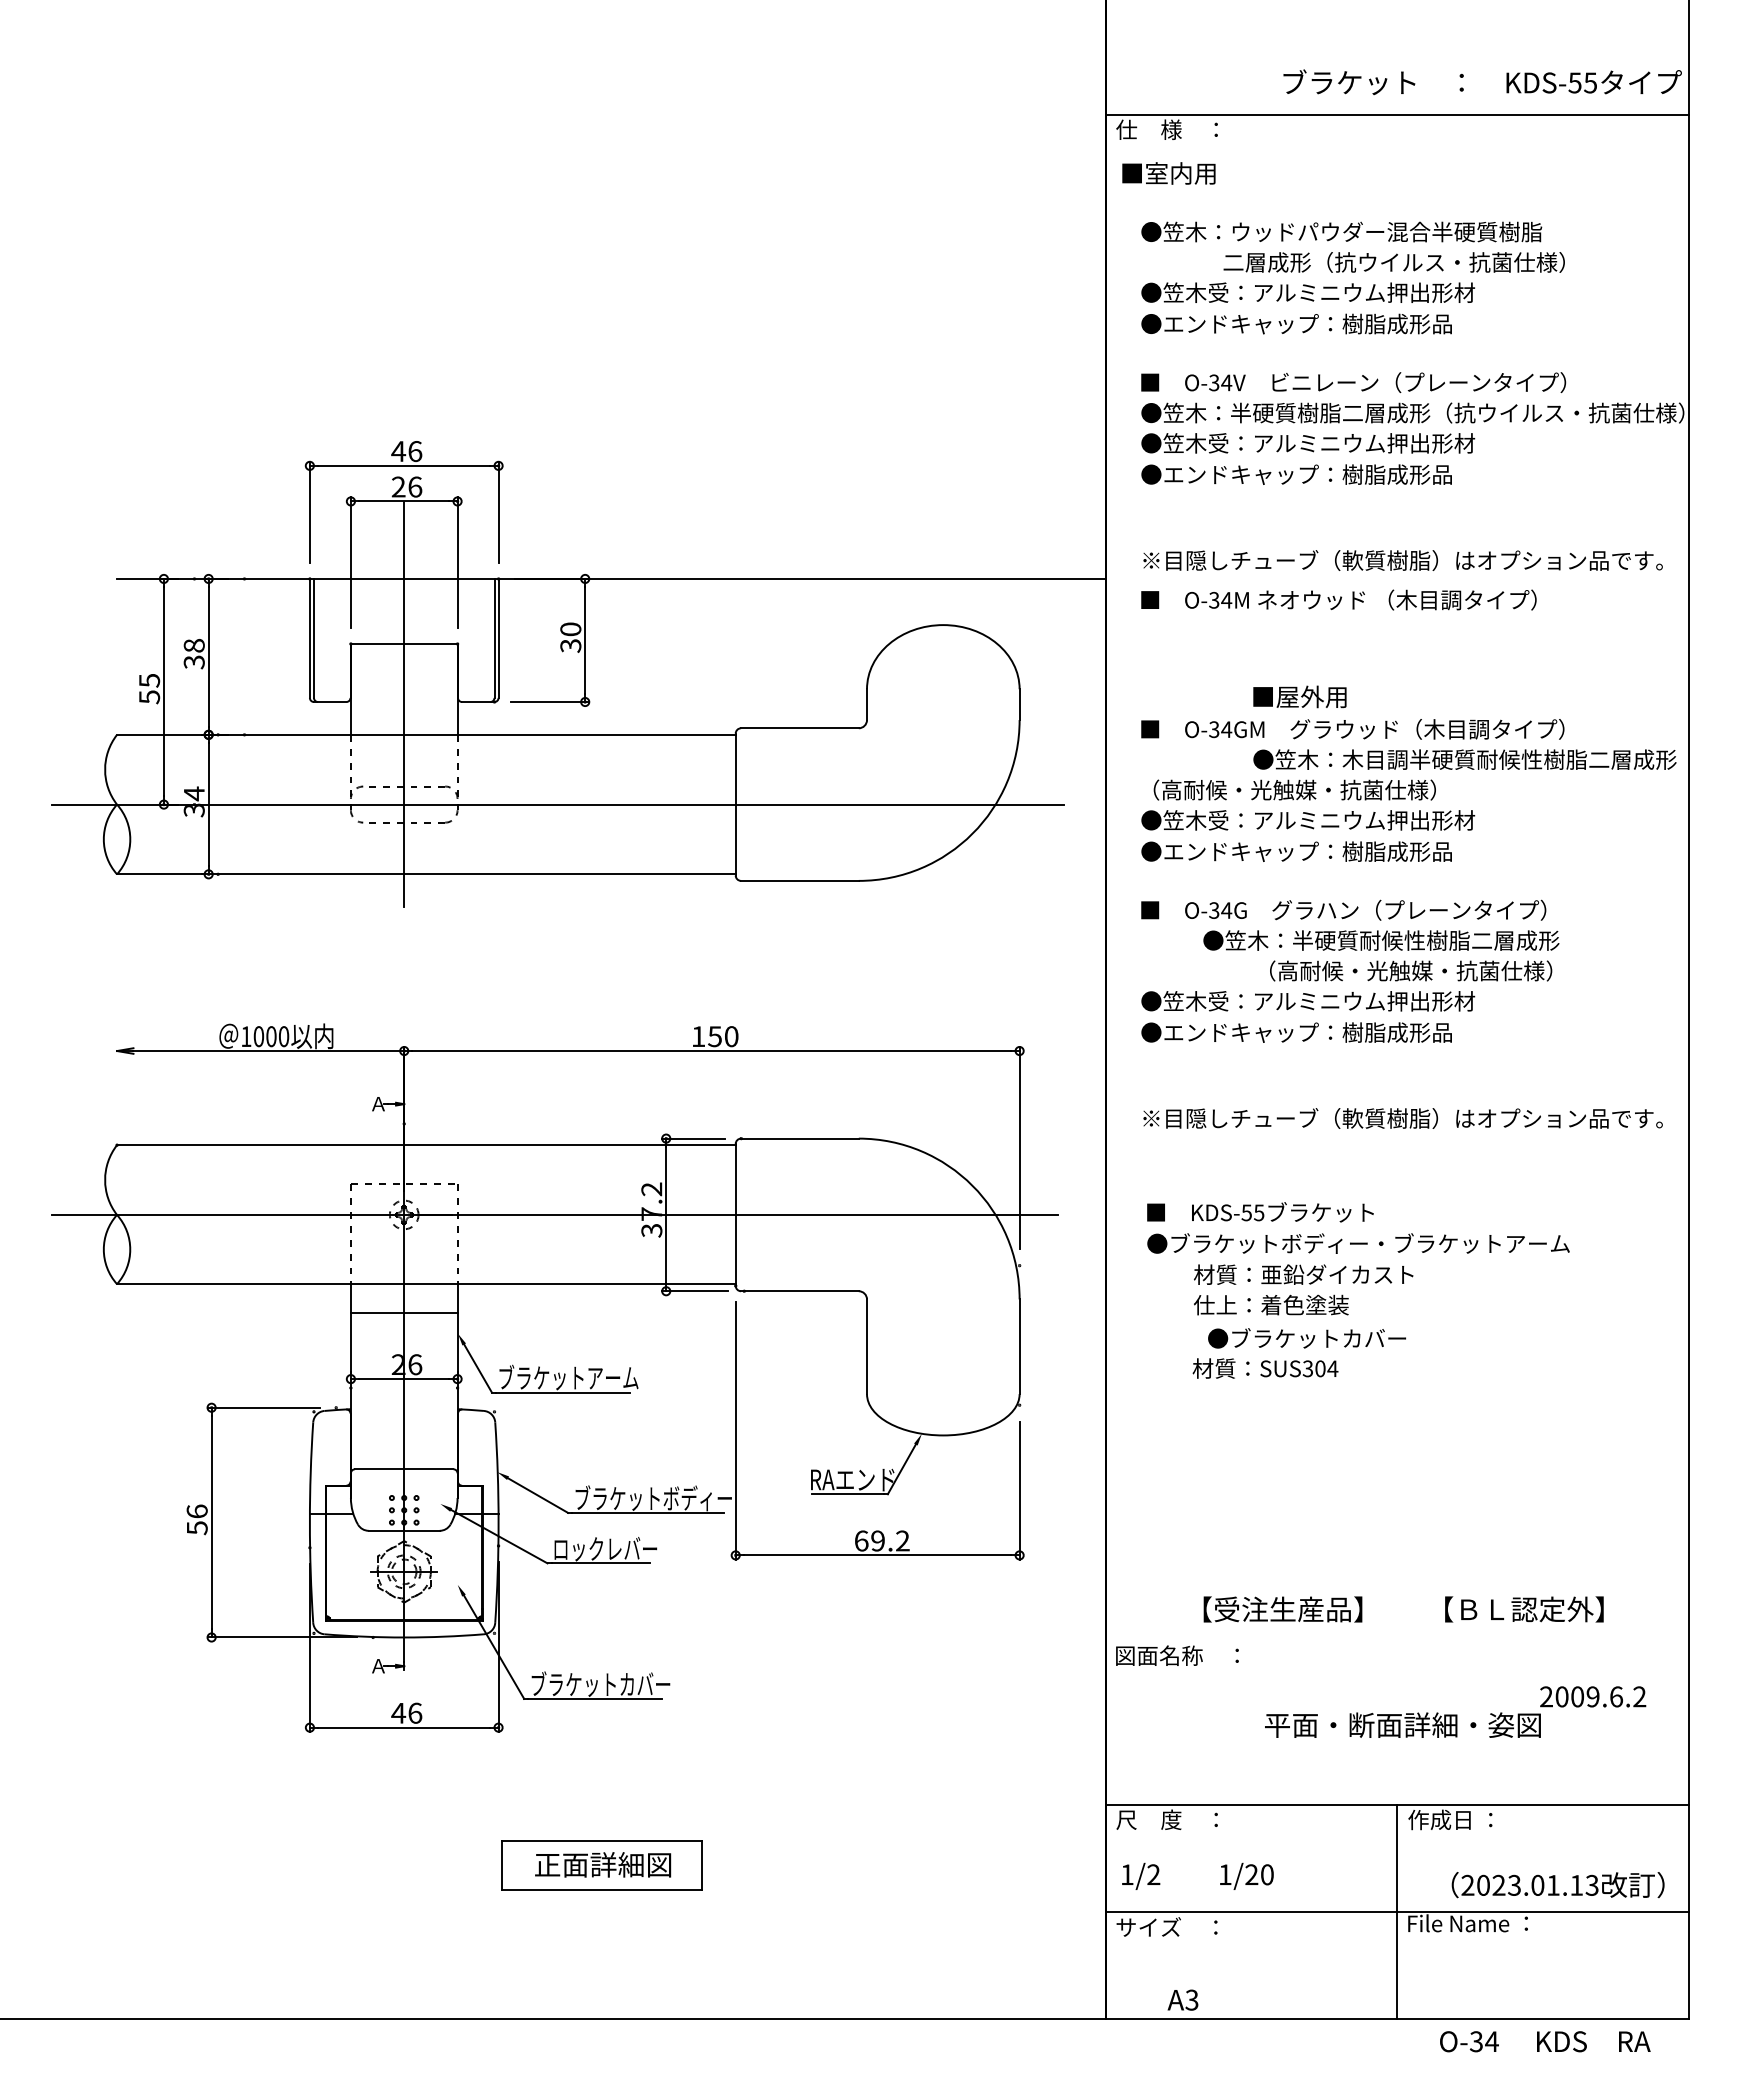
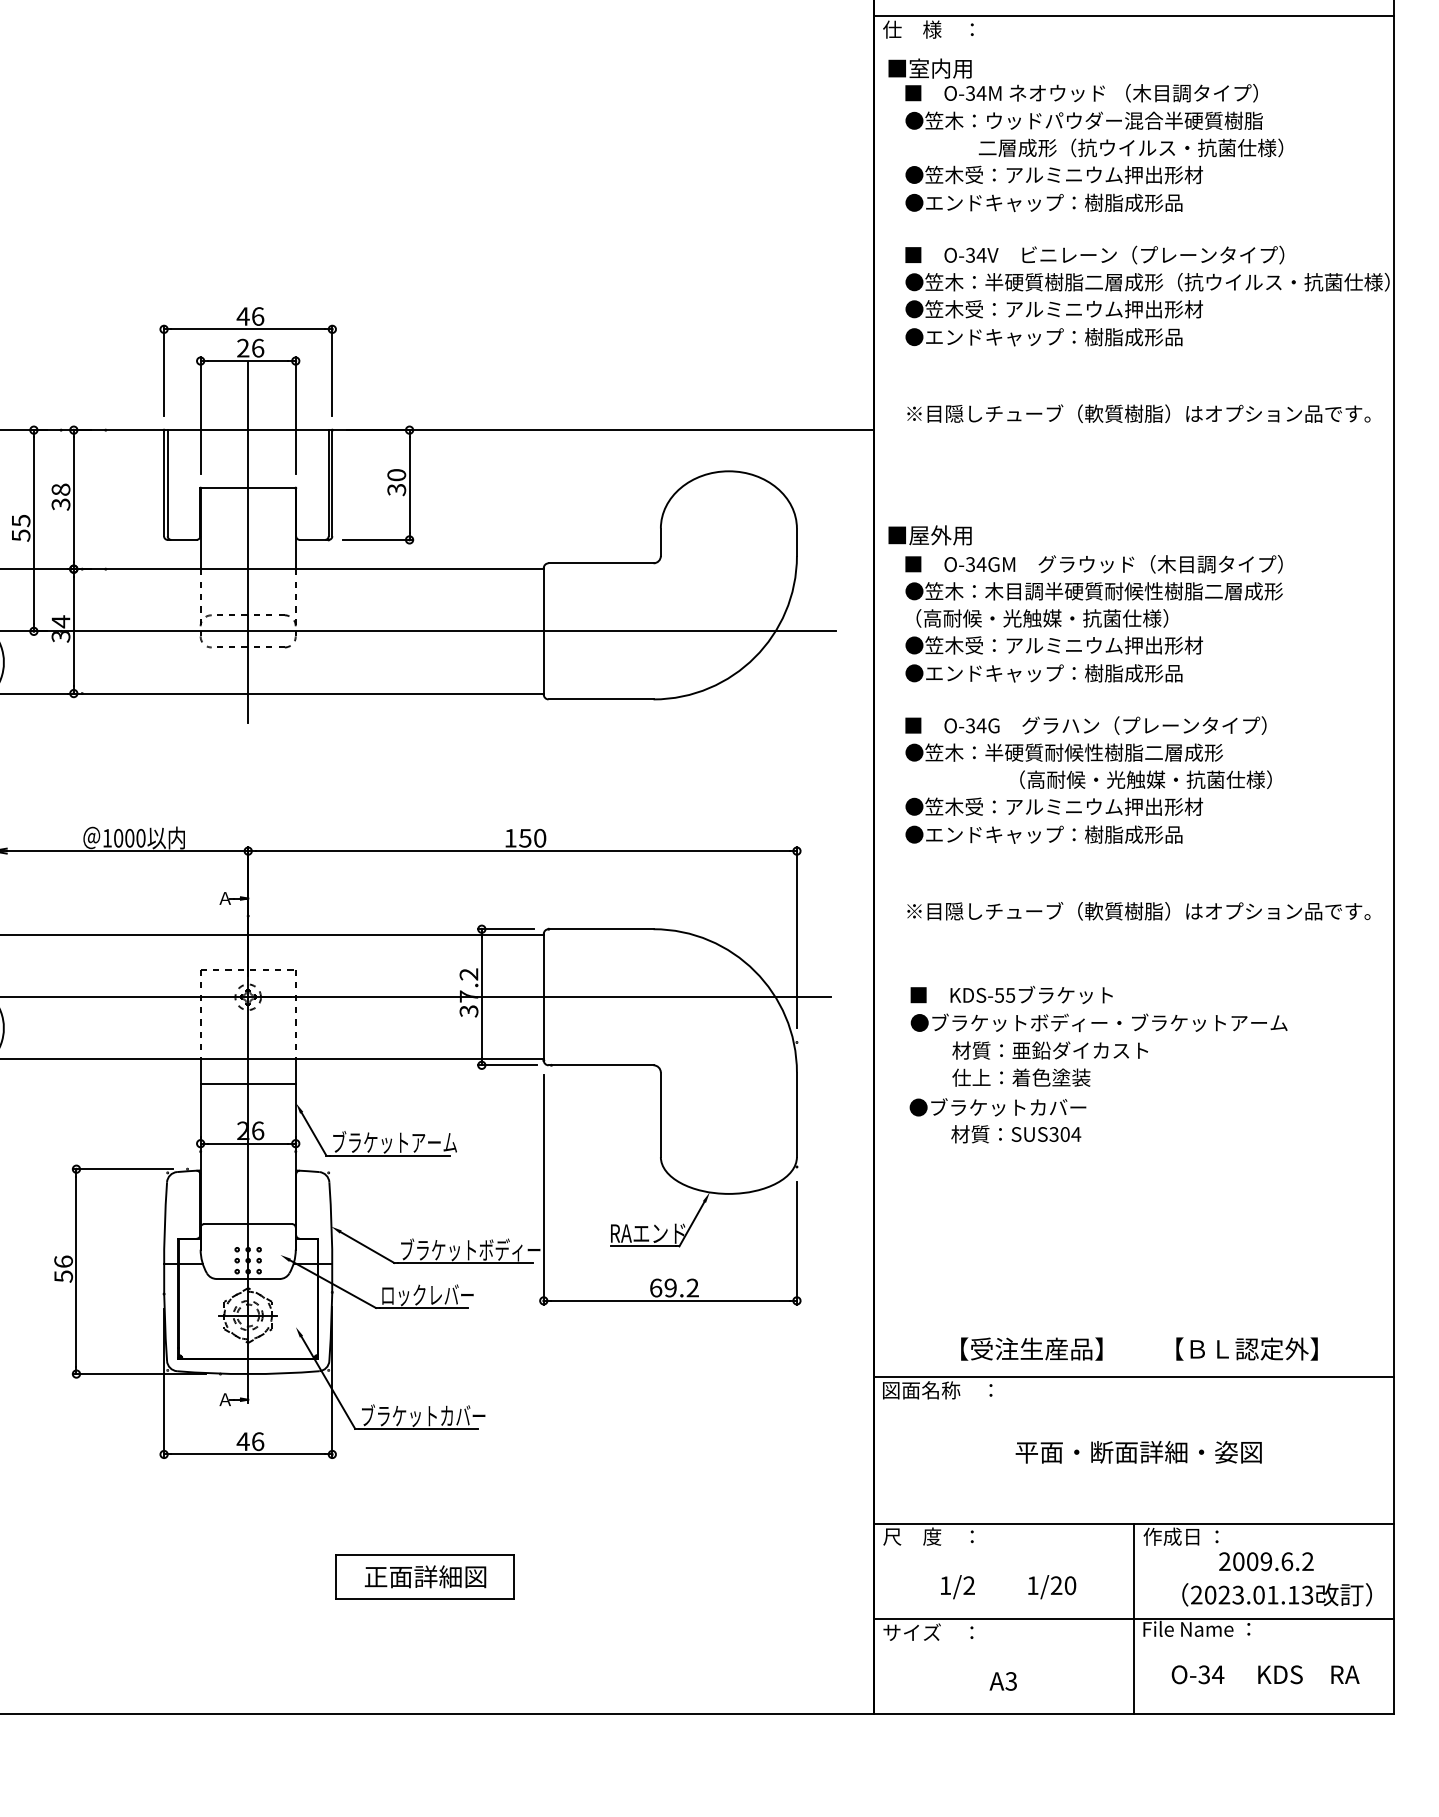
text: (1338, 599) -> (1081, 92), moved
text: (1299, 696) -> (929, 534), moved
text: (1464, 759) -> (1093, 591), moved
text: (1381, 940) -> (1064, 752), moved
text: (1306, 1338) -> (997, 1107), moved
line: (1397, 1641) -> (1133, 1377), added
text: (1593, 1696) -> (1266, 1561), moved
text: (1197, 1875) -> (1008, 1586), moved
text: (1182, 1999) -> (1002, 1680), moved
text: (1545, 2041) -> (1265, 1674), moved

